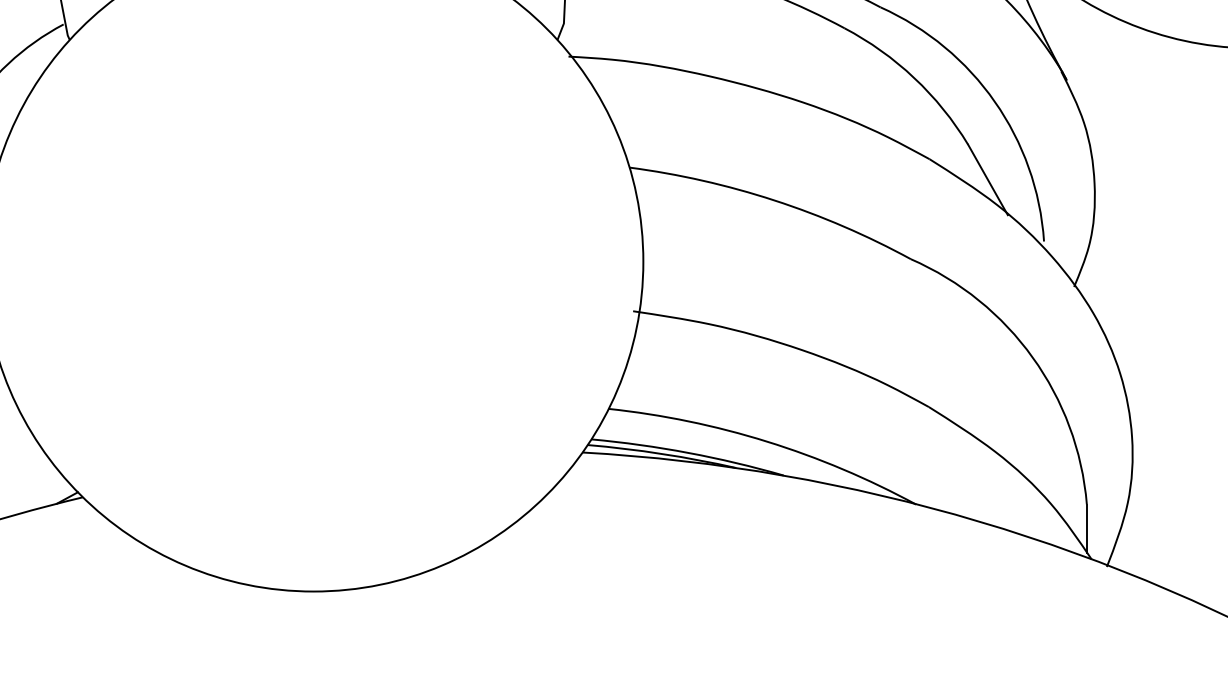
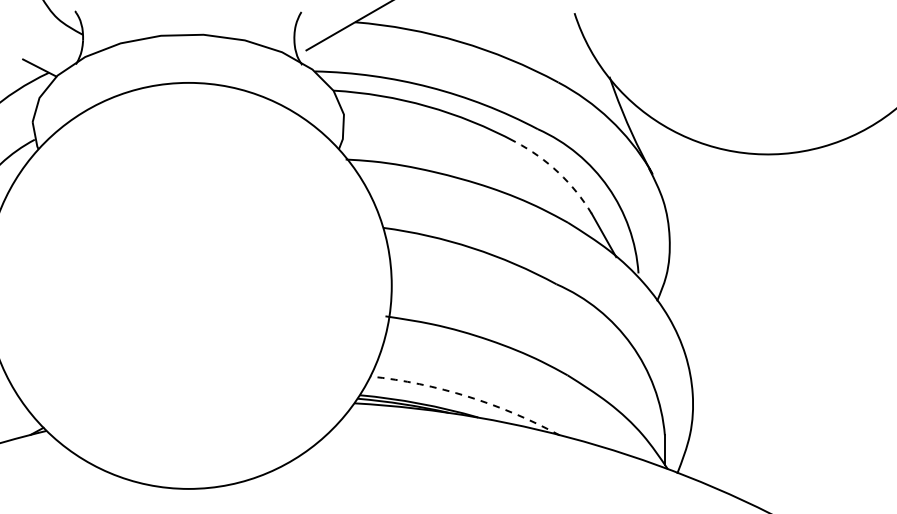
arc: (914, 77) -> (558, 172), solid -> dashed
arc: (767, 441) -> (468, 396), solid -> dashed

